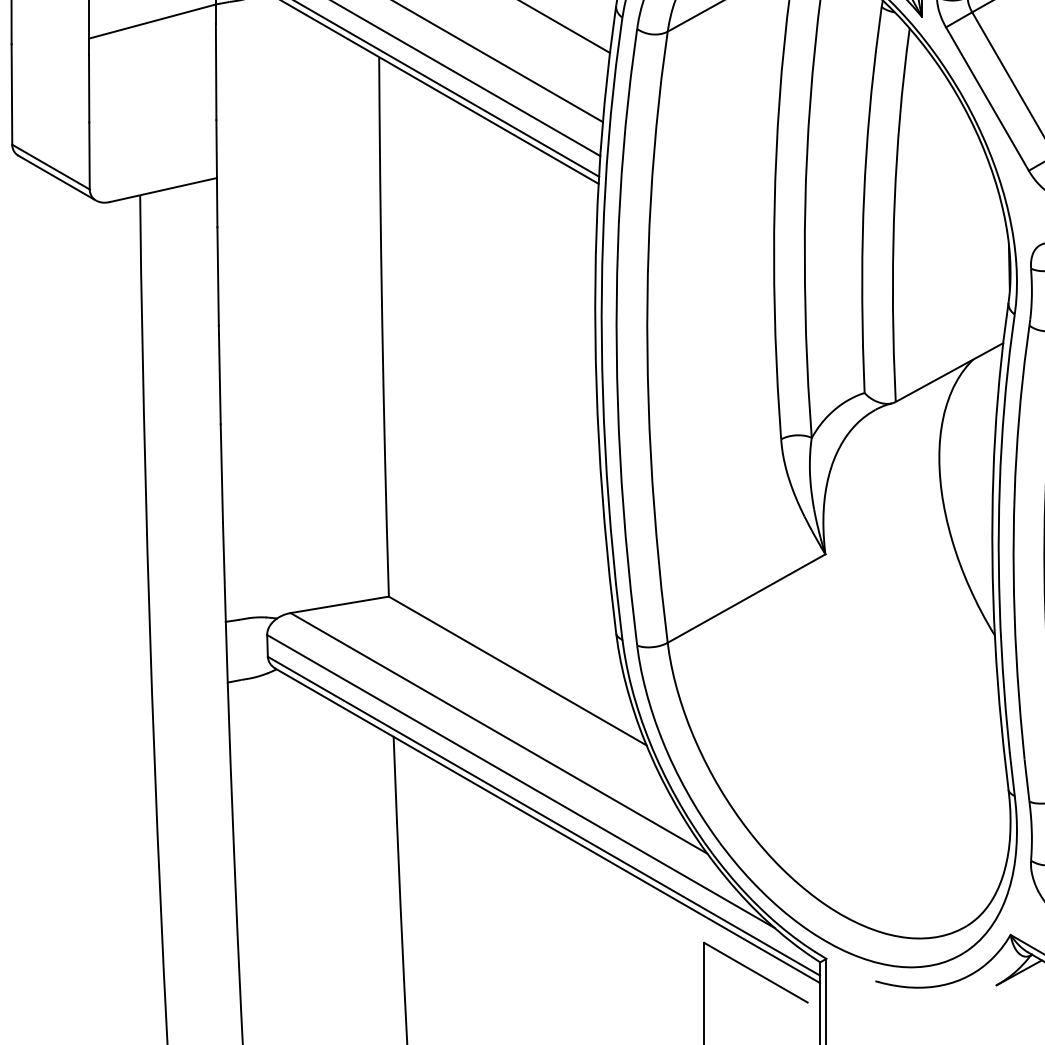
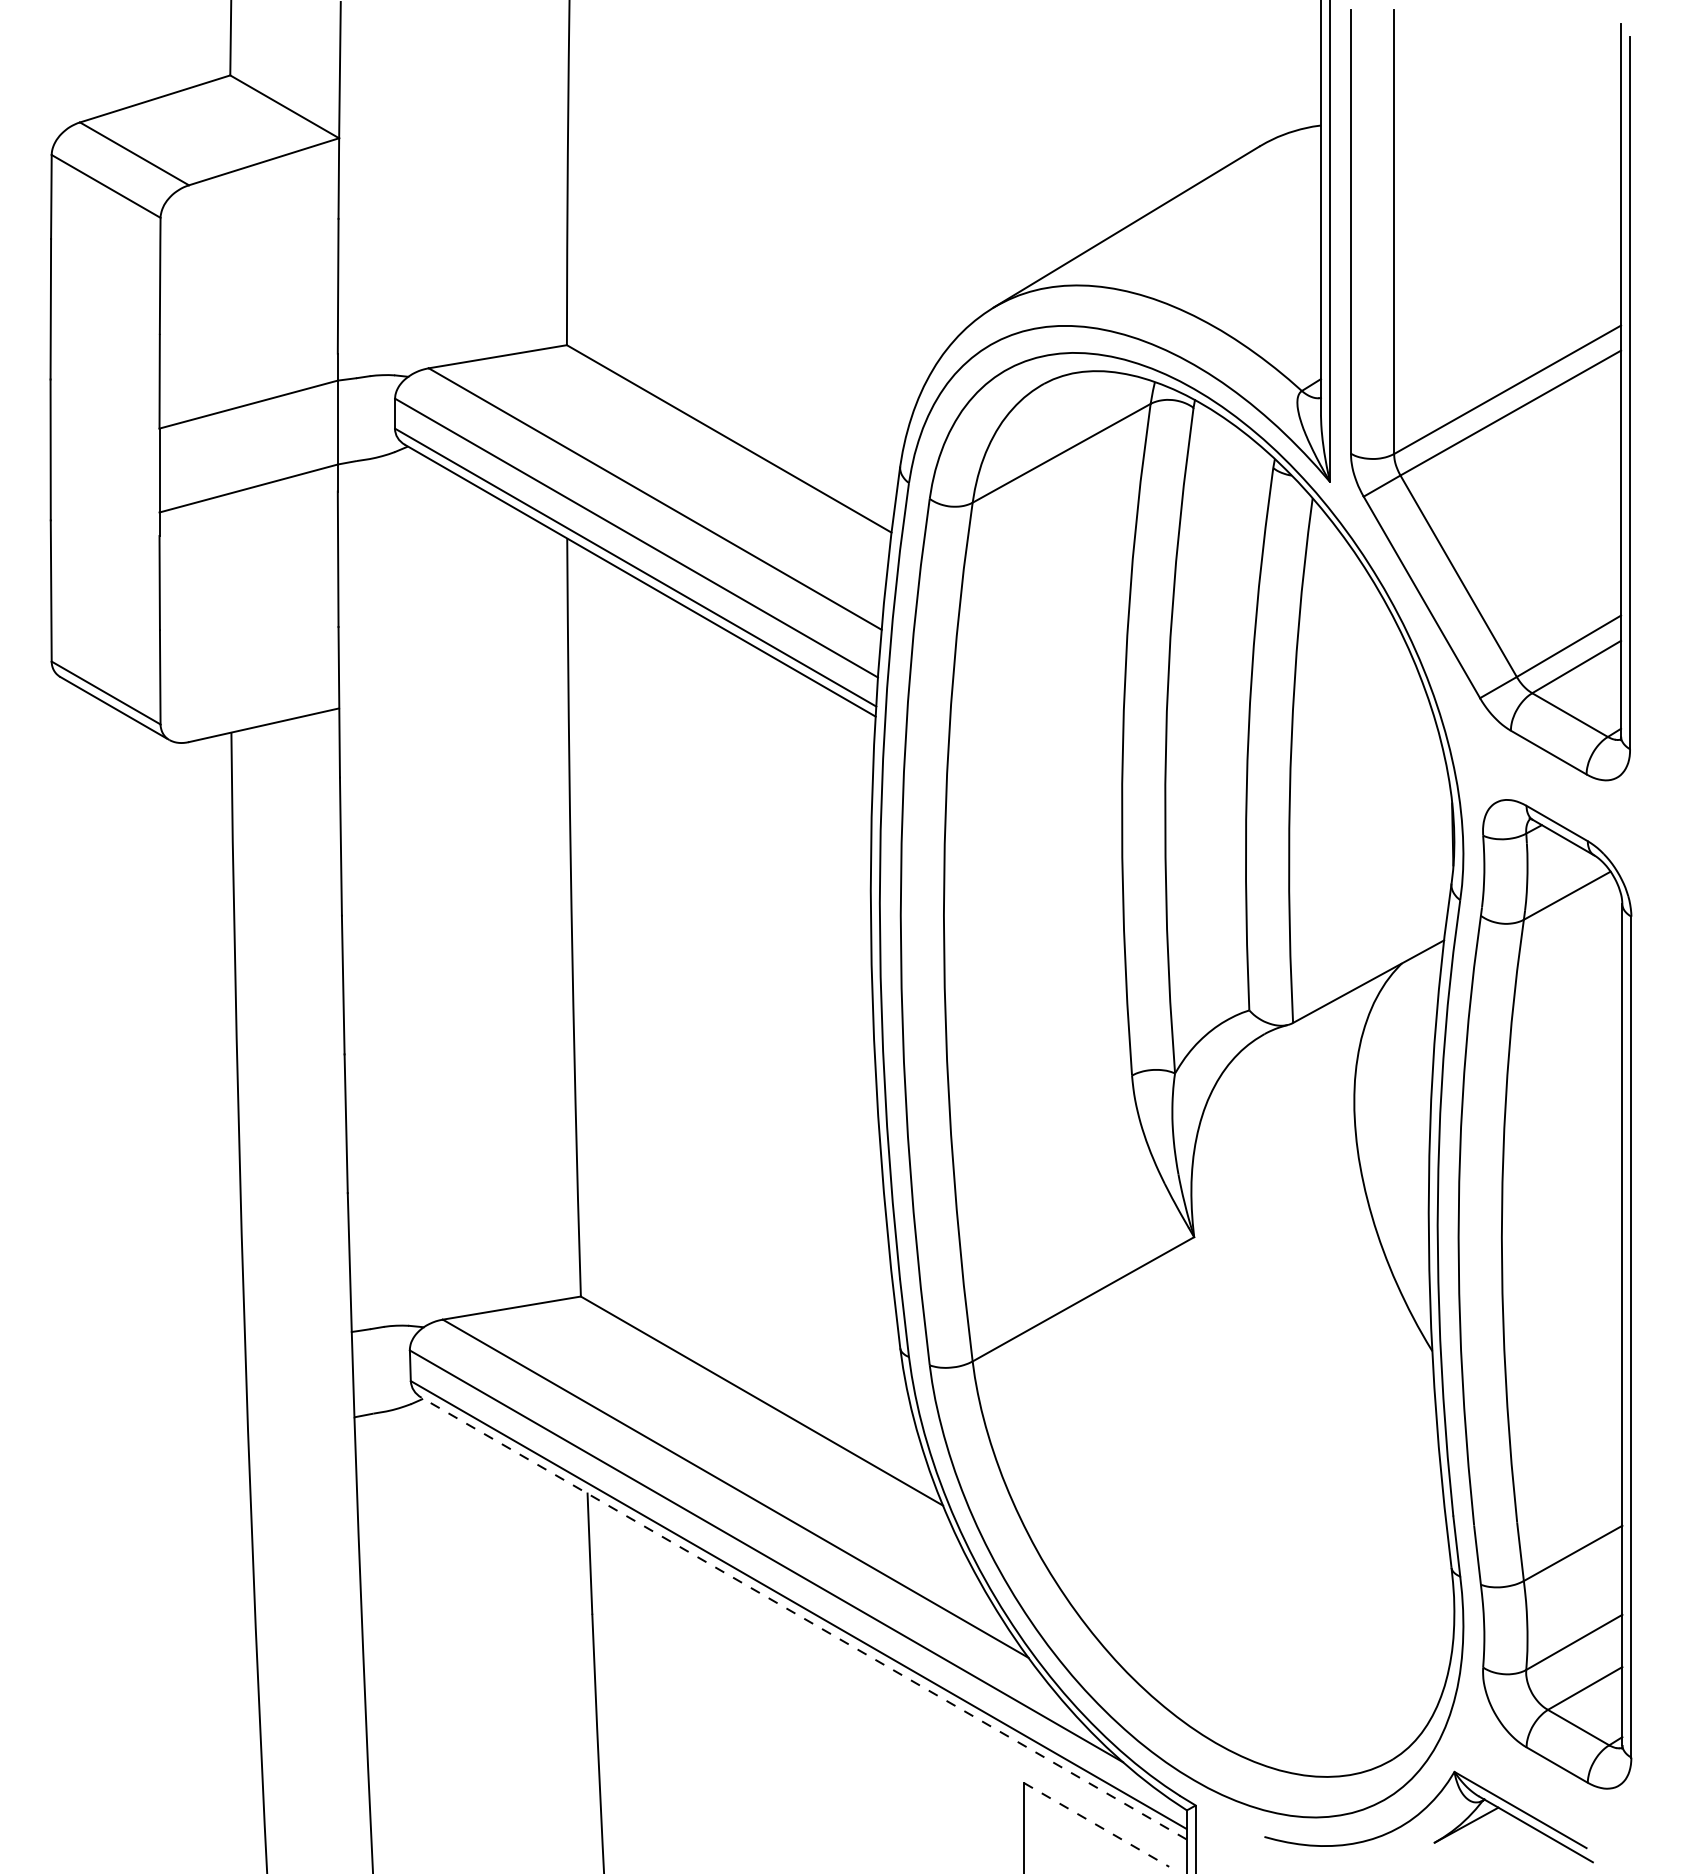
line: (548, 825) -> (804, 1618), solid -> dashed
line: (755, 972) -> (1096, 1824), solid -> dashed

